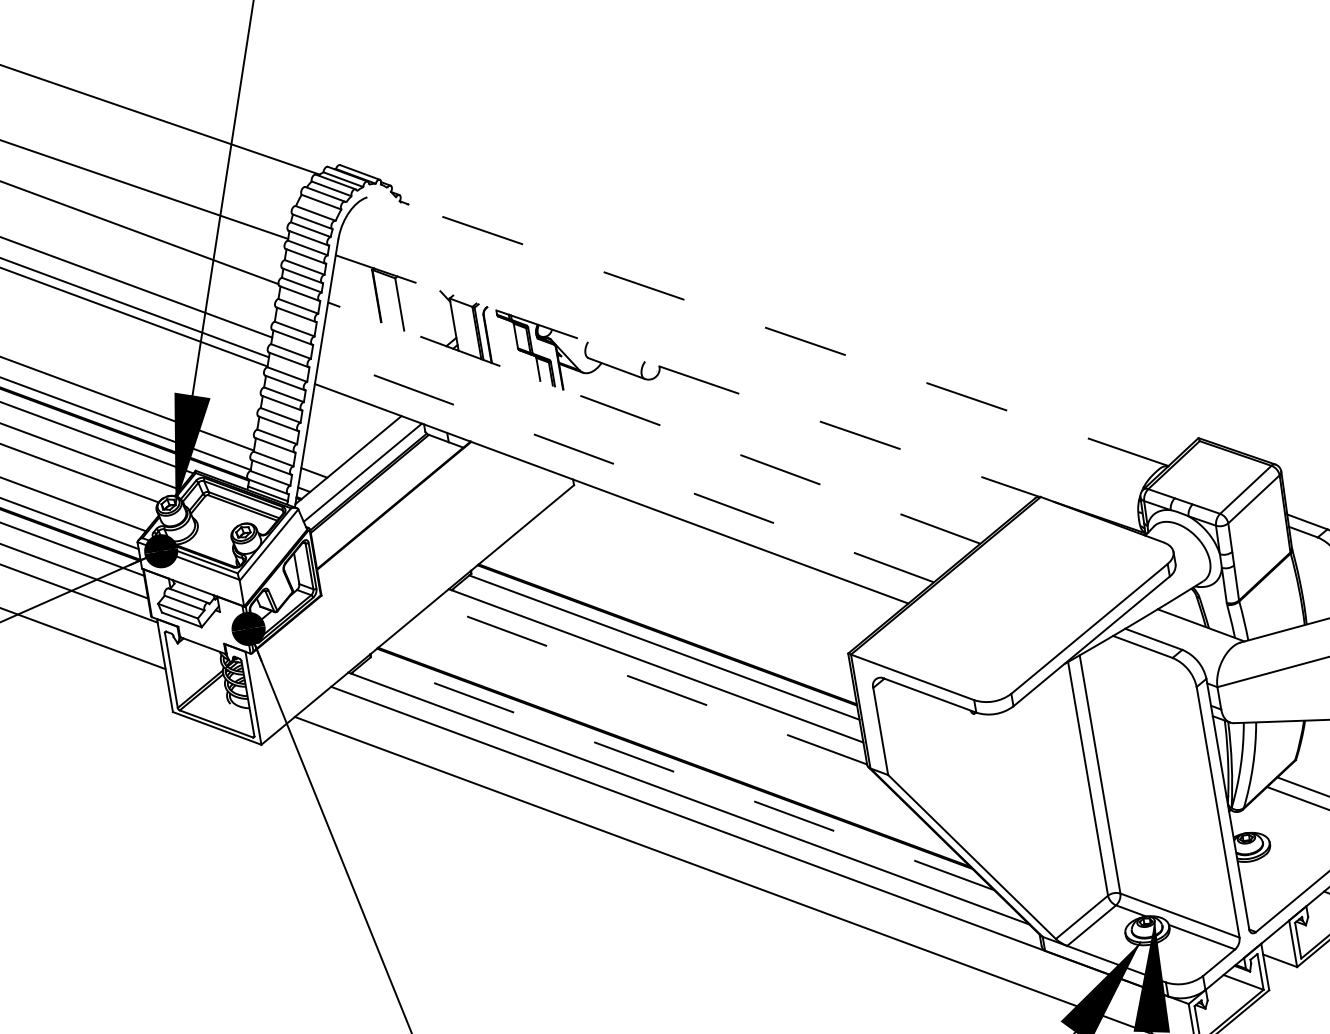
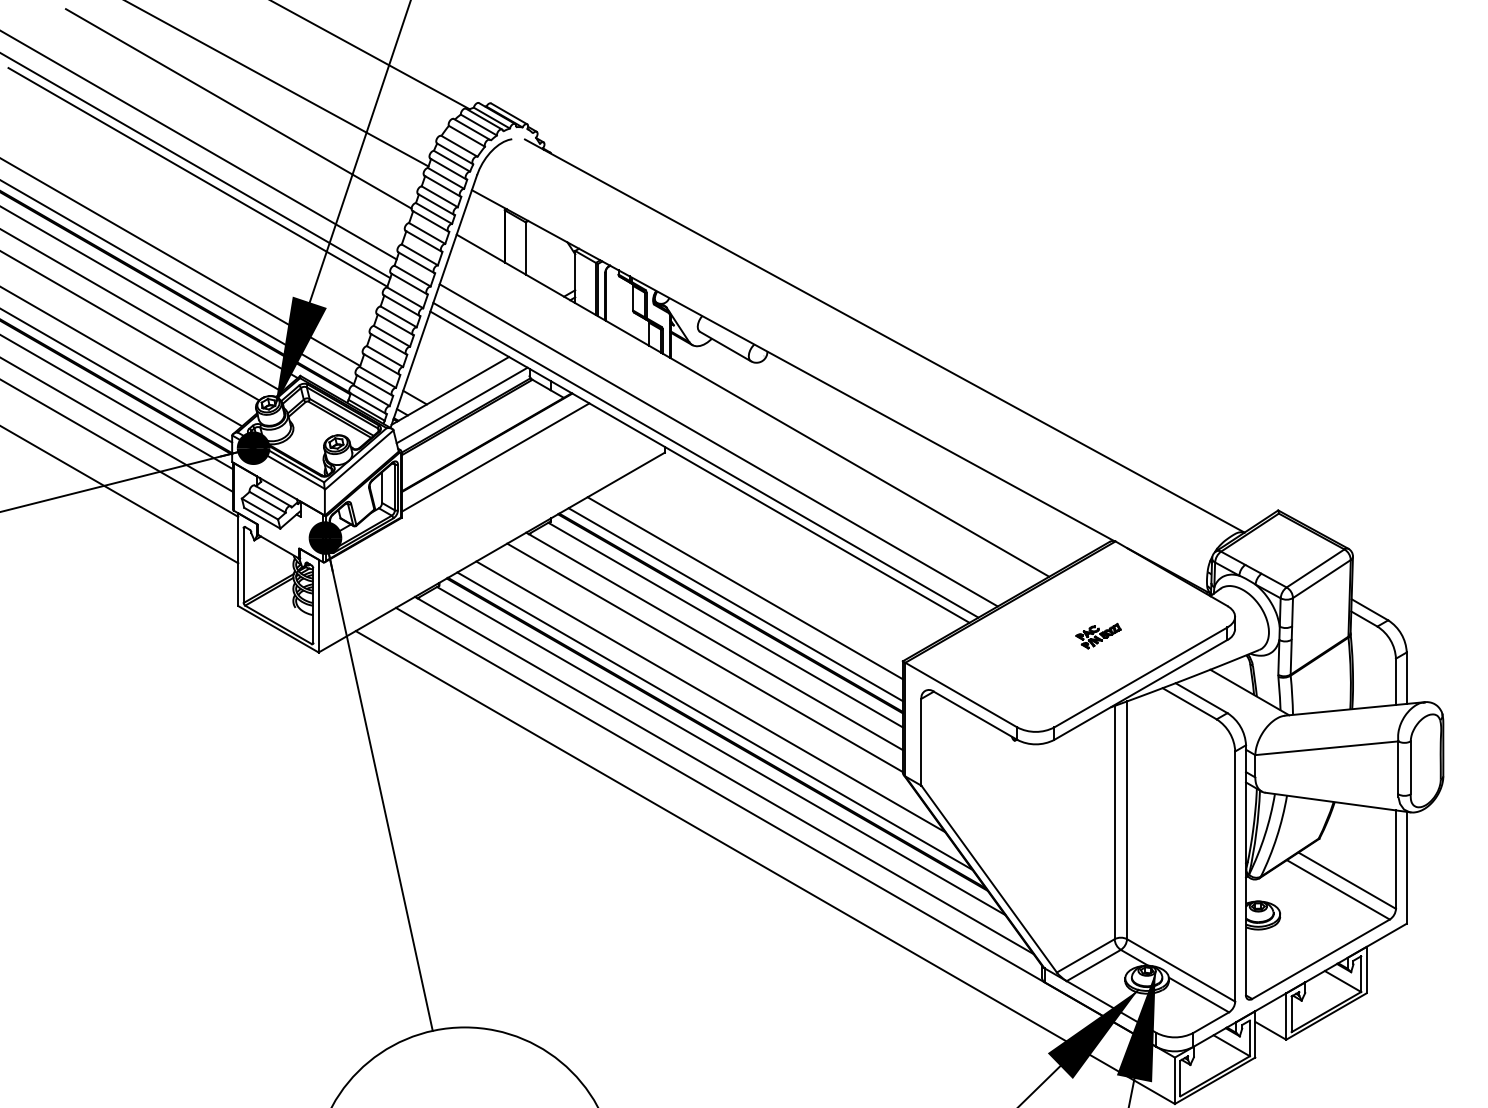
line: (774, 331) -> (884, 336), dashed -> solid
line: (686, 376) -> (792, 365), dashed -> solid
line: (653, 422) -> (752, 405), dashed -> solid
line: (626, 468) -> (718, 445), dashed -> solid
line: (615, 485) -> (705, 459), added
line: (405, 519) -> (495, 457), added
part: (1039, 594) -> (1098, 635), added
line: (677, 607) -> (744, 588), added
line: (670, 625) -> (735, 604), added
line: (648, 683) -> (704, 657), dashed -> solid
line: (661, 721) -> (710, 696), added
line: (669, 745) -> (714, 720), added
line: (681, 774) -> (721, 751), dashed -> solid

